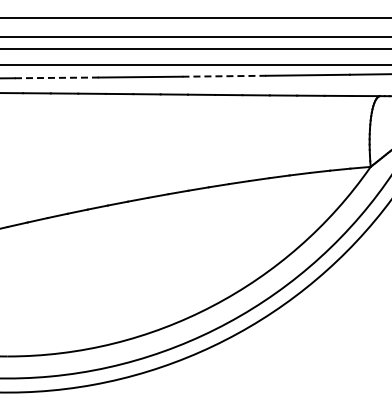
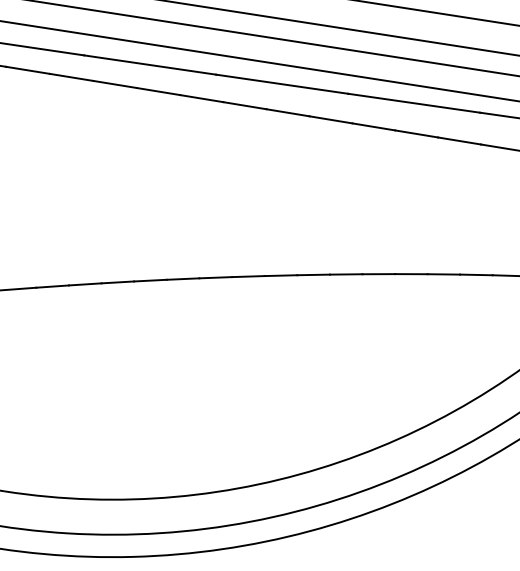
line: (224, 76) -> (414, 103), dashed -> solid
line: (56, 77) -> (149, 64), dashed -> solid

